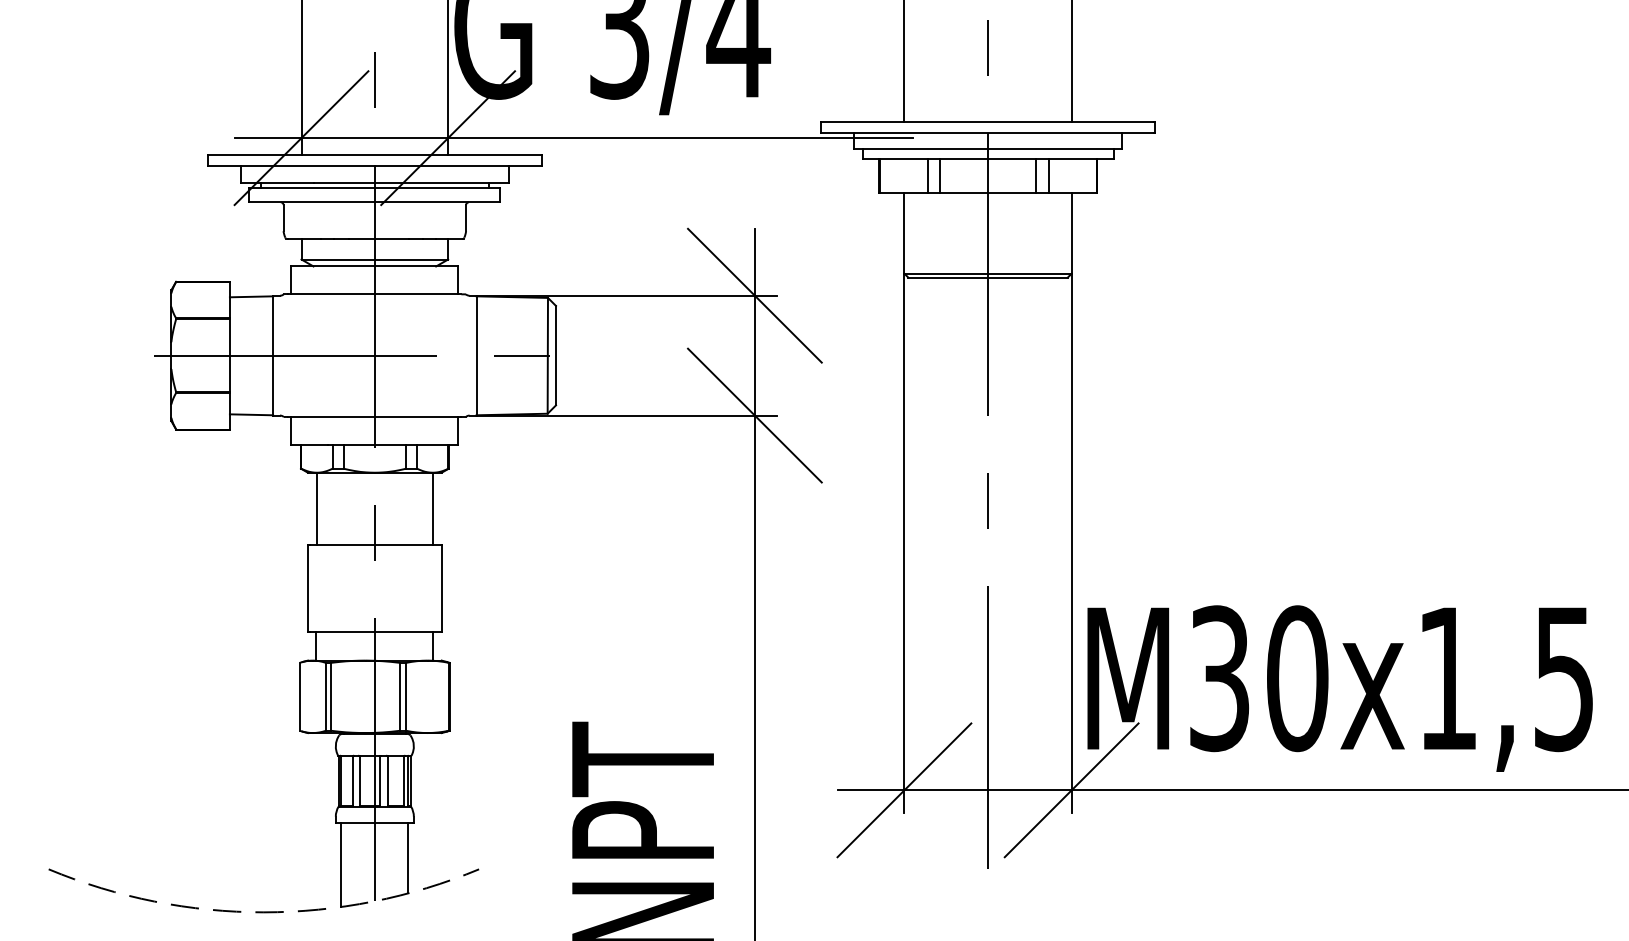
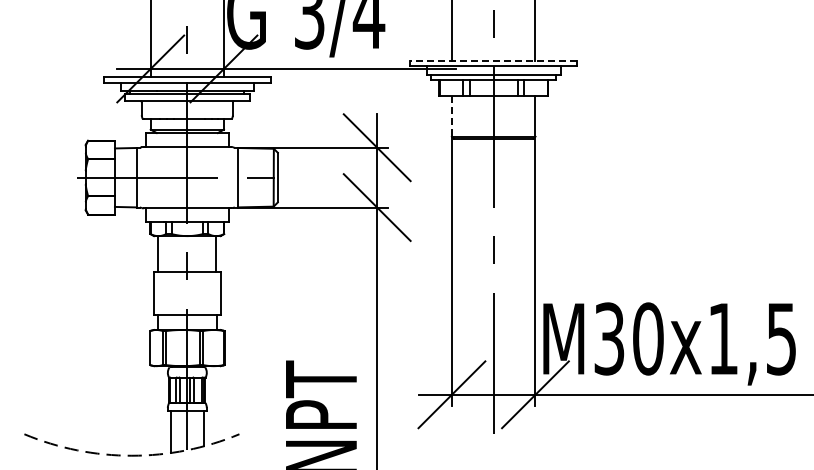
line: (985, 121) -> (492, 60), solid -> dashed
line: (903, 233) -> (451, 116), solid -> dashed

